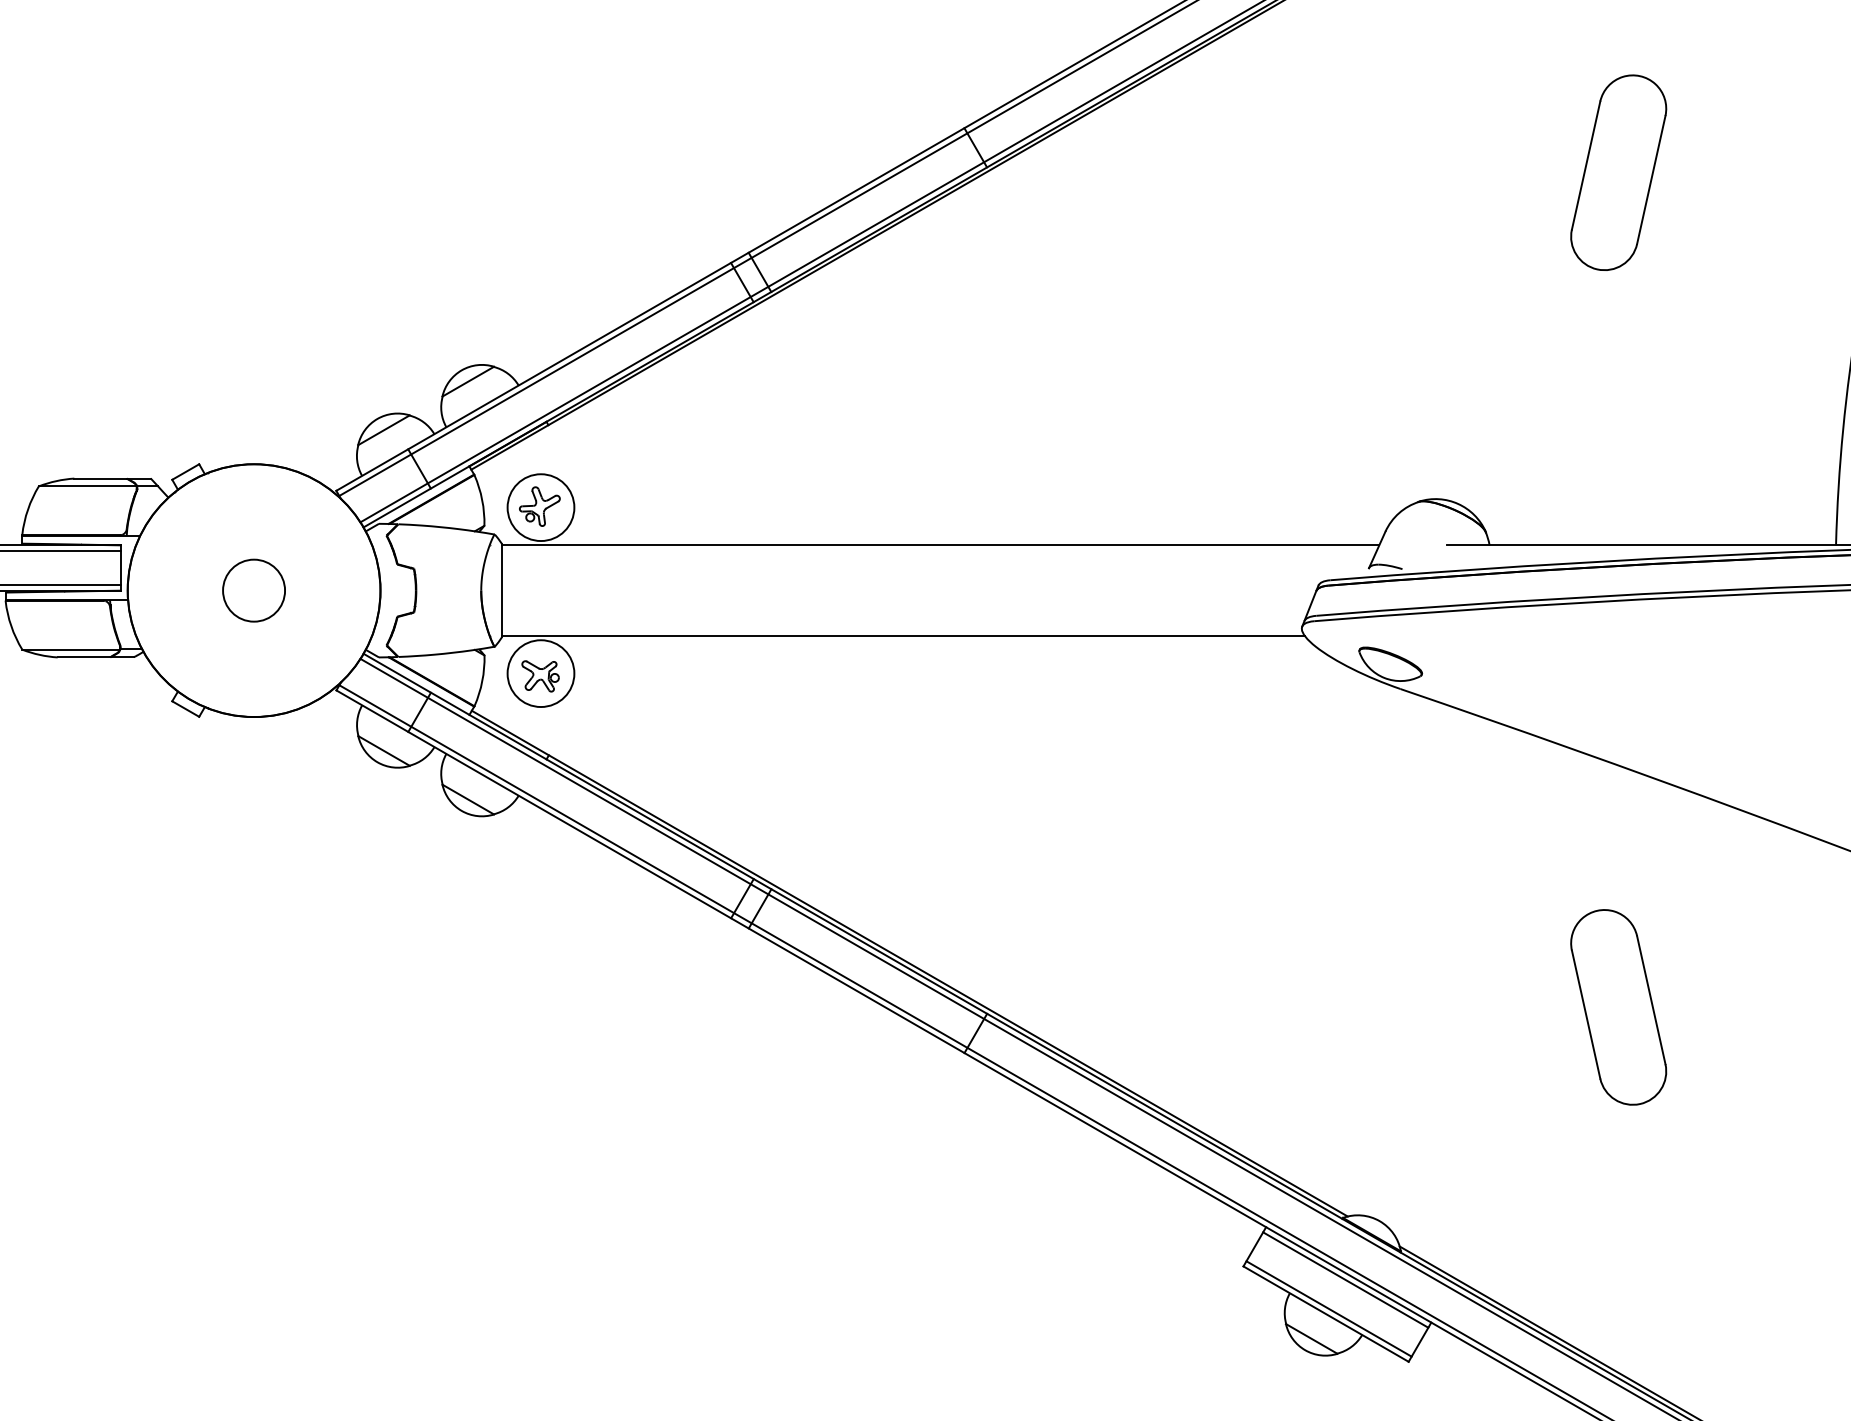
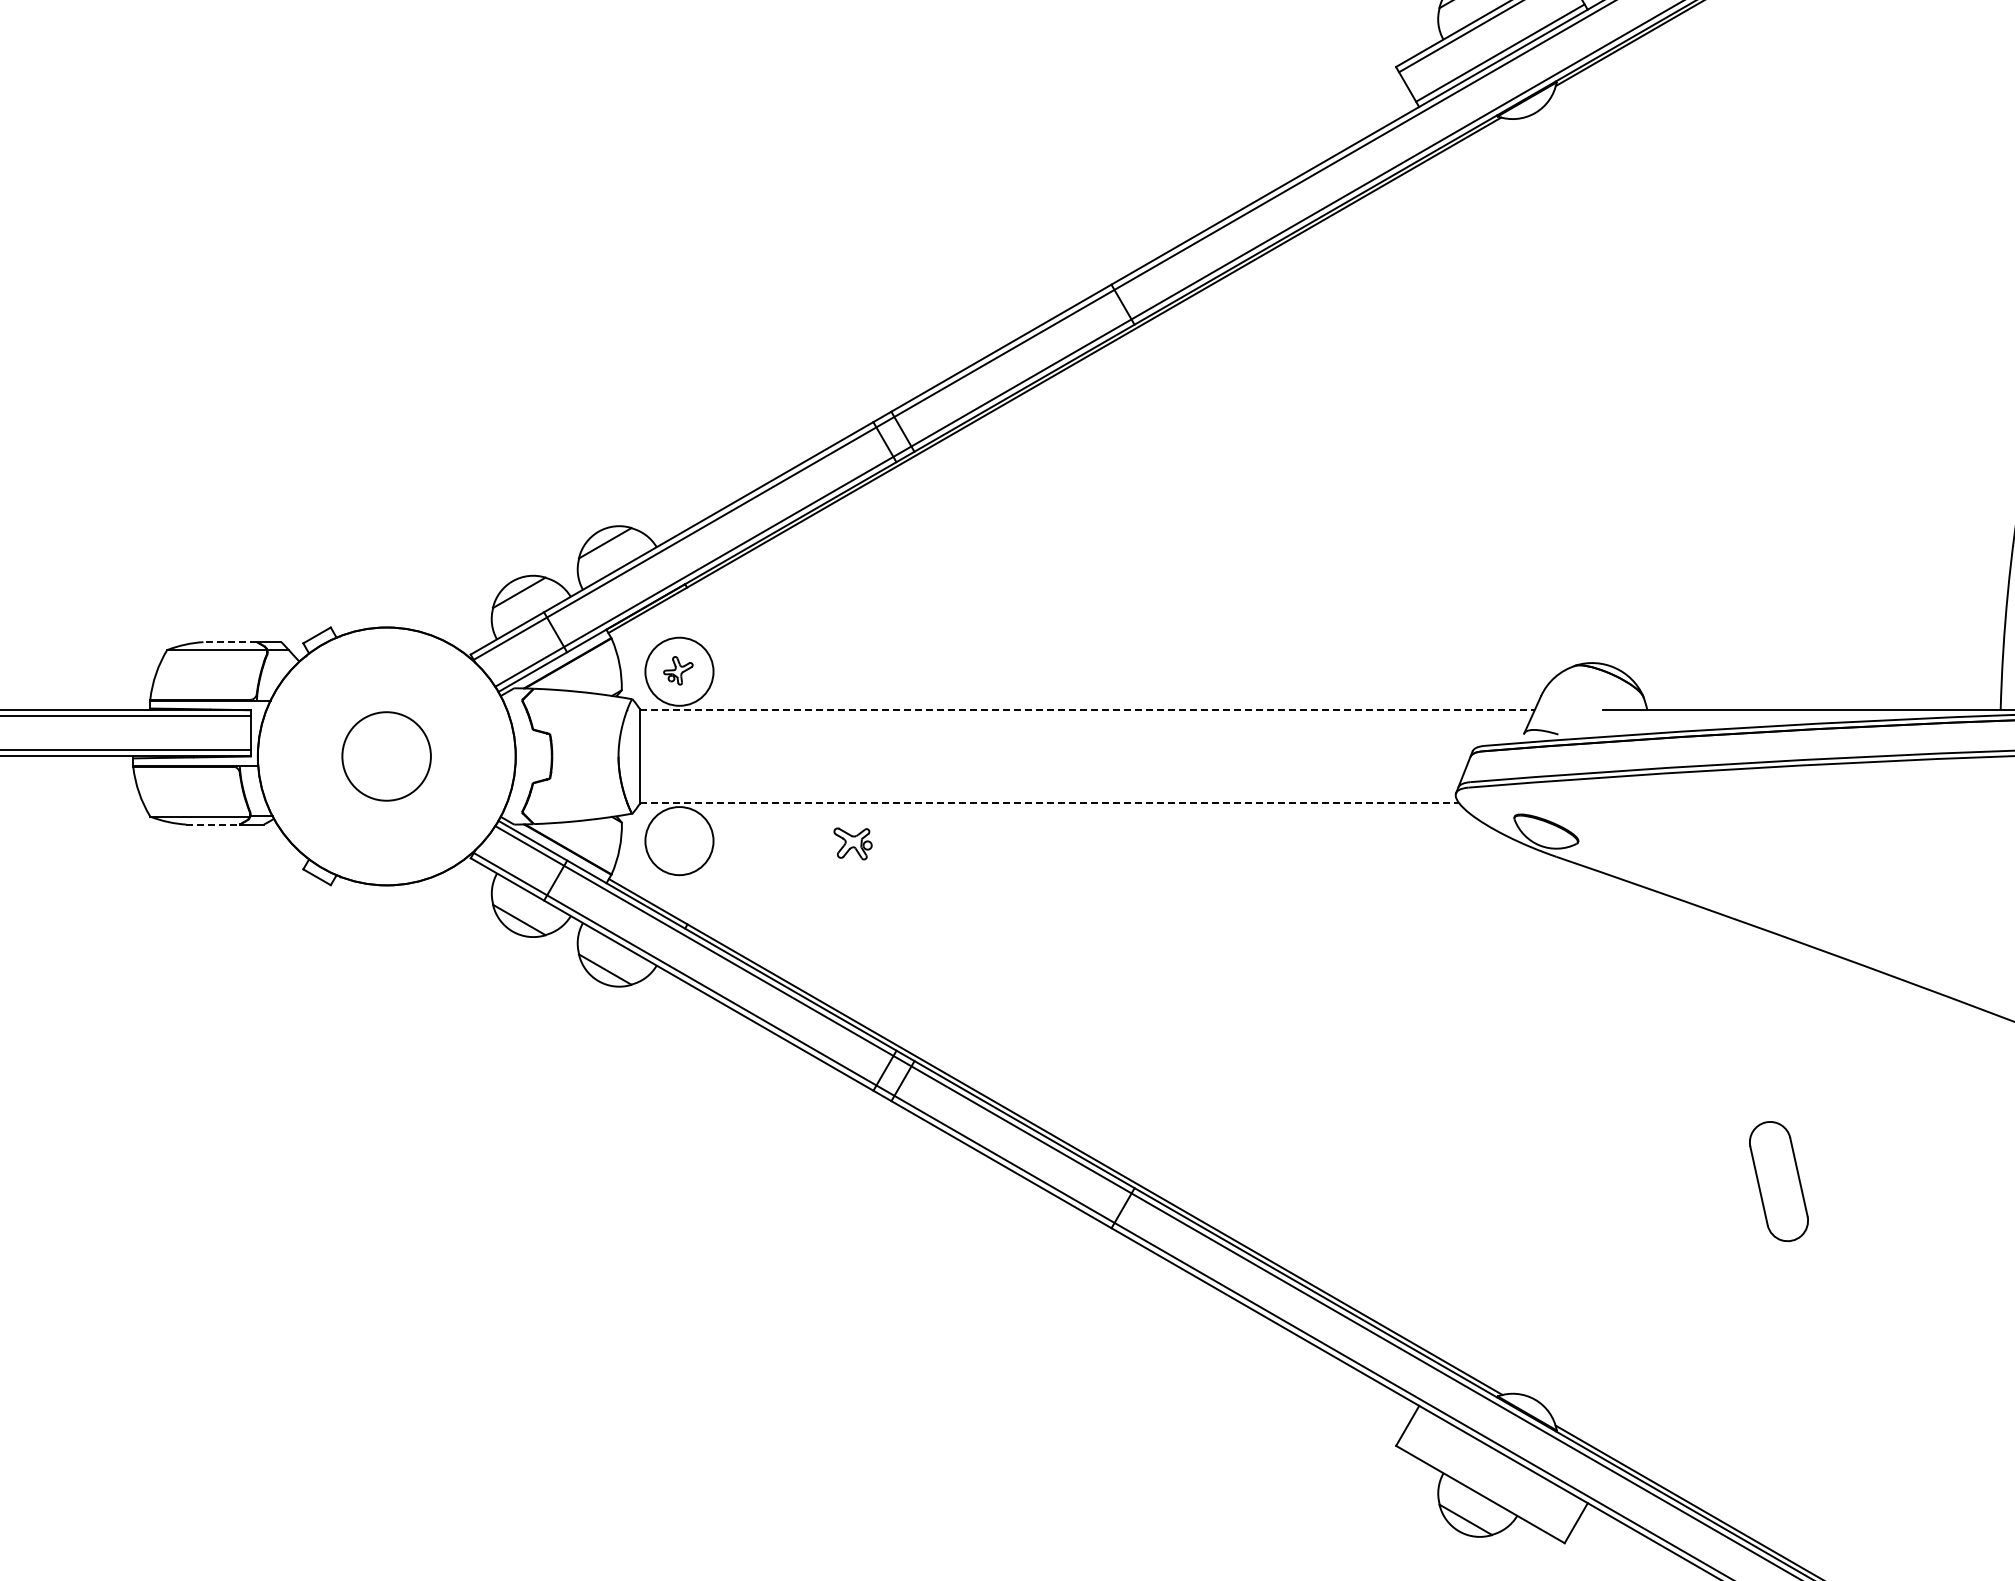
part: (1618, 172) -> (1778, 329), removed
line: (100, 478) -> (230, 642), solid -> dashed
part: (540, 506) -> (678, 670), size x0.7
line: (940, 545) -> (1087, 710), solid -> dashed
circle: (253, 590) -> (386, 756), size x1.4
line: (903, 635) -> (1049, 802), solid -> dashed
line: (84, 657) -> (213, 824), solid -> dashed
part: (540, 675) -> (852, 843), moved
part: (1618, 1007) -> (1778, 1181), size x0.6
line: (1345, 1279) -> (1500, 1459), removed
line: (1329, 1308) -> (1483, 1488), removed

